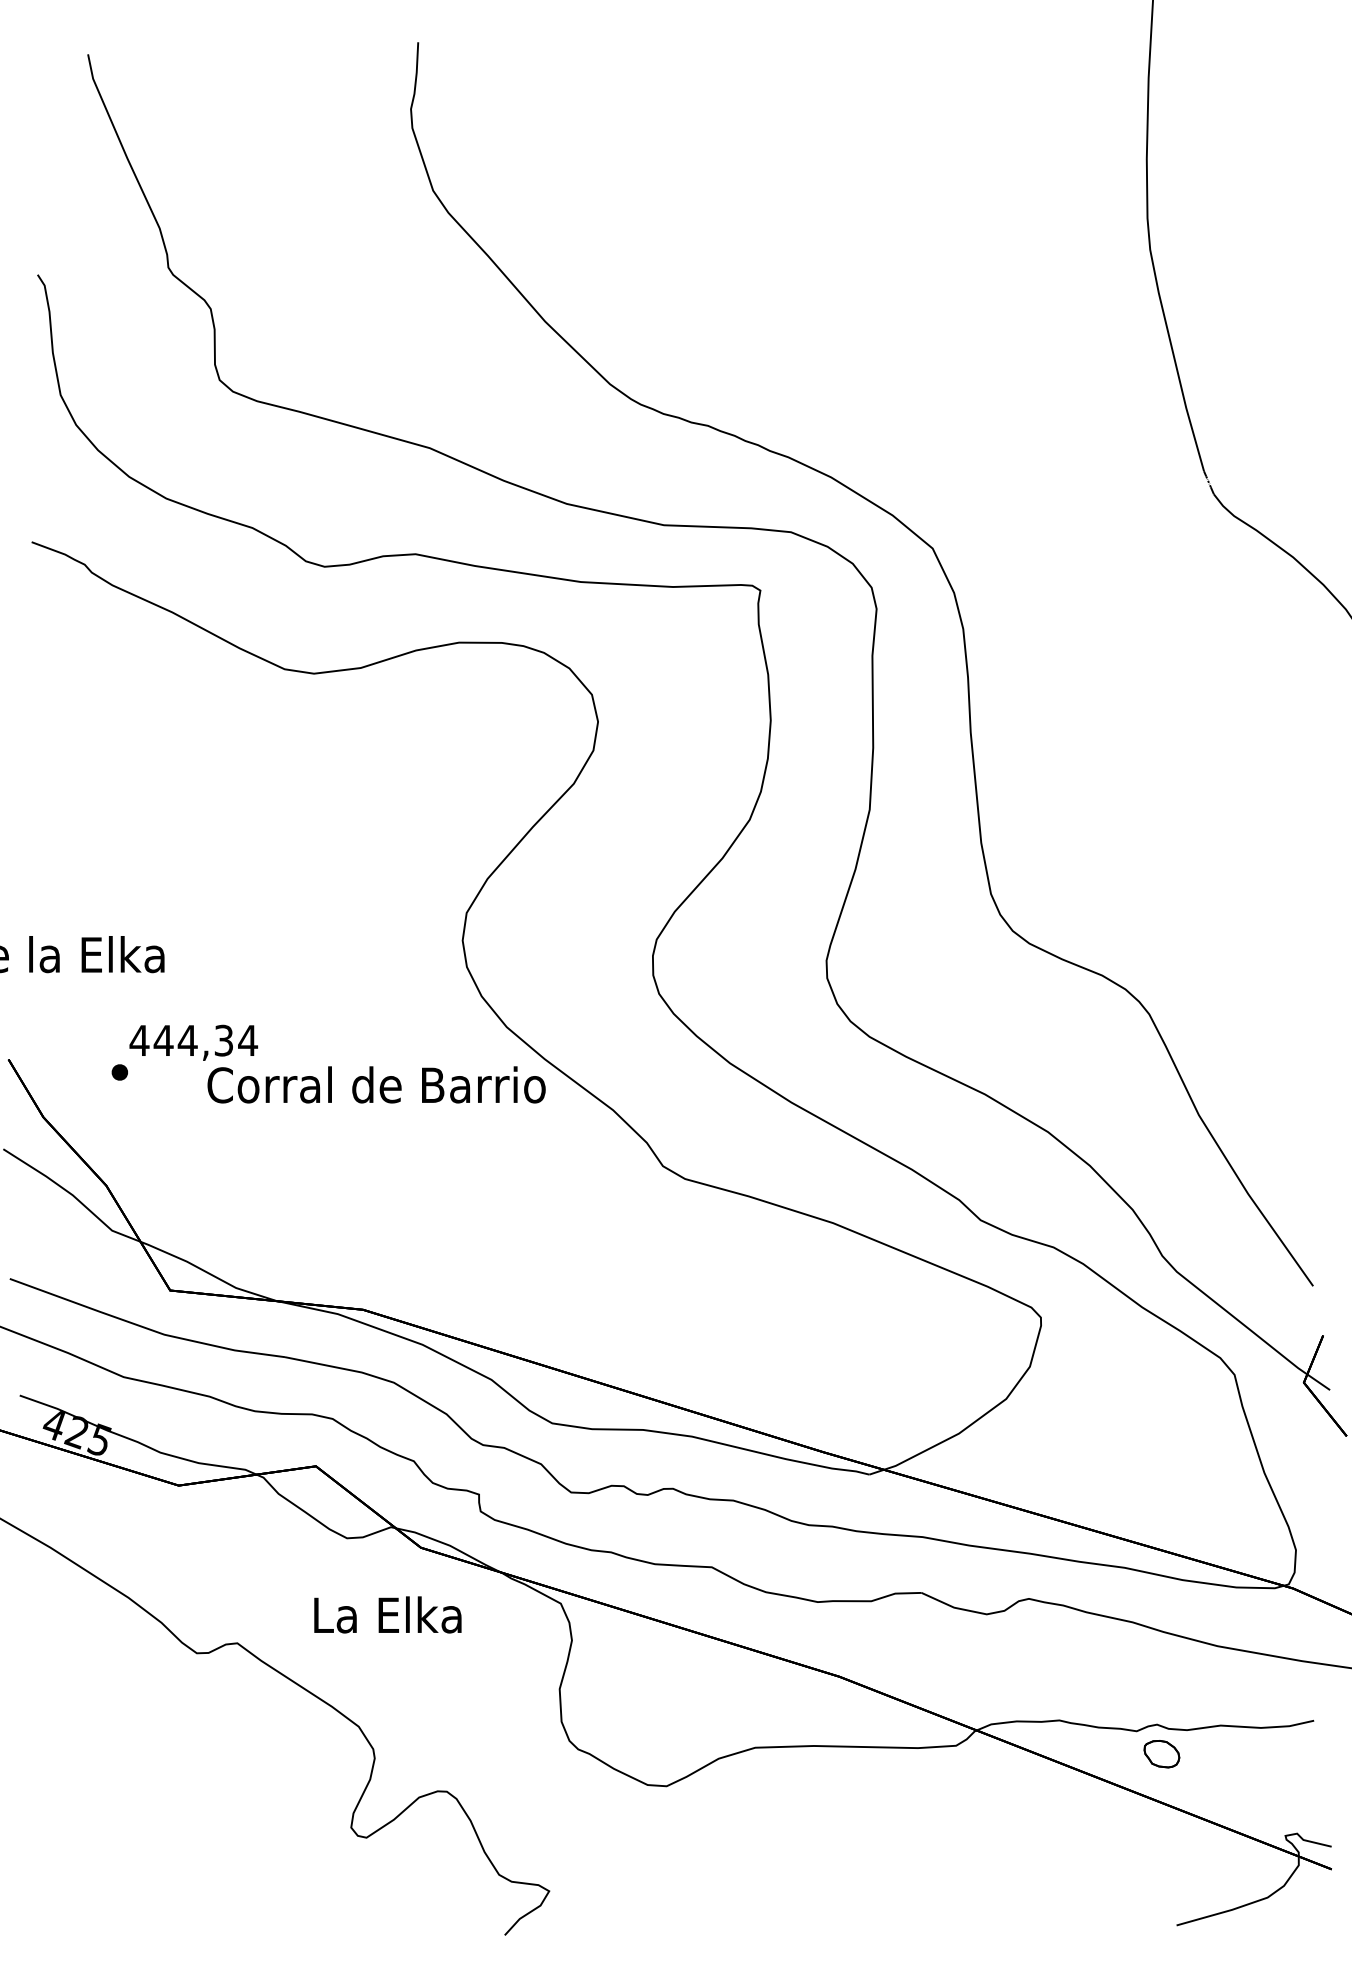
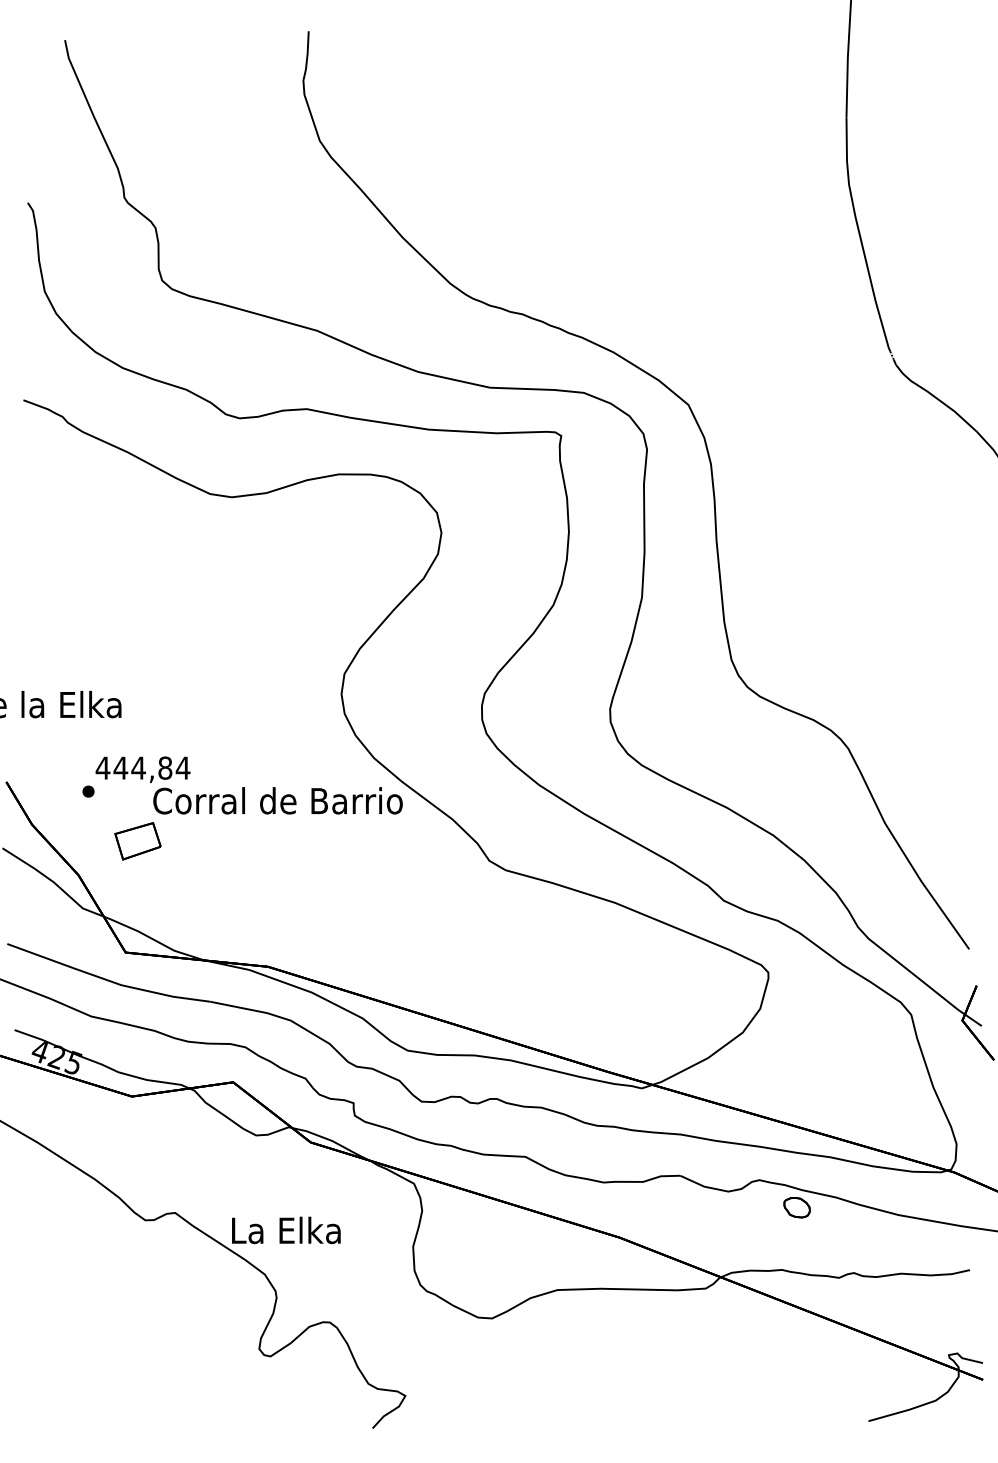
text: (223, 1040) -> (165, 768), 444,34 -> 444,84
part: (186, 1139) -> (137, 841), added
text: (387, 1614) -> (286, 1230), moved
part: (1161, 1754) -> (796, 1207), moved

